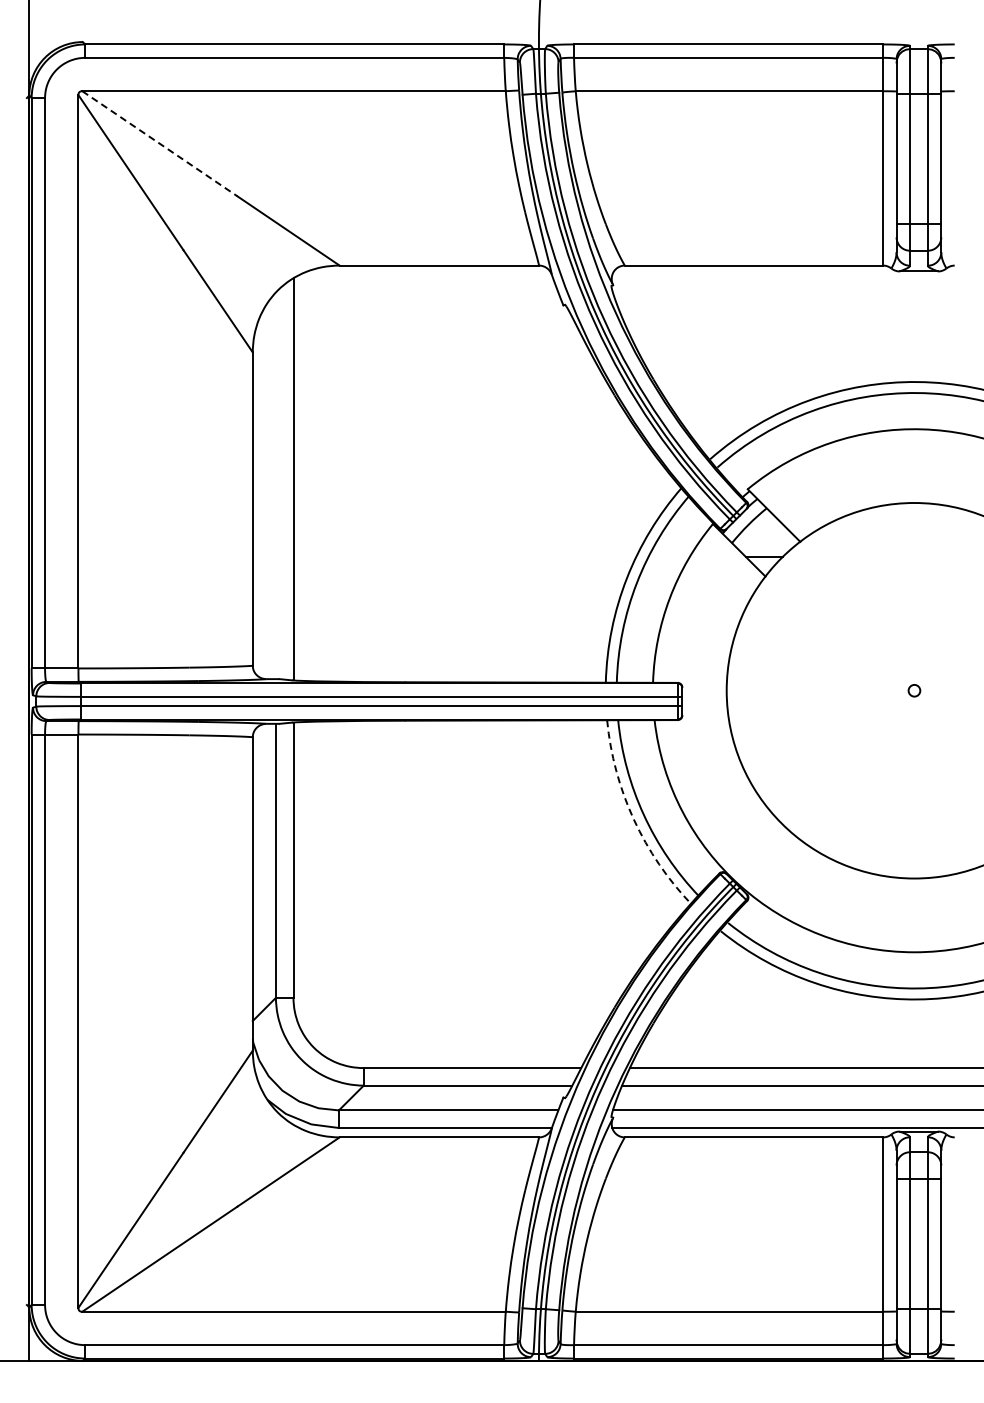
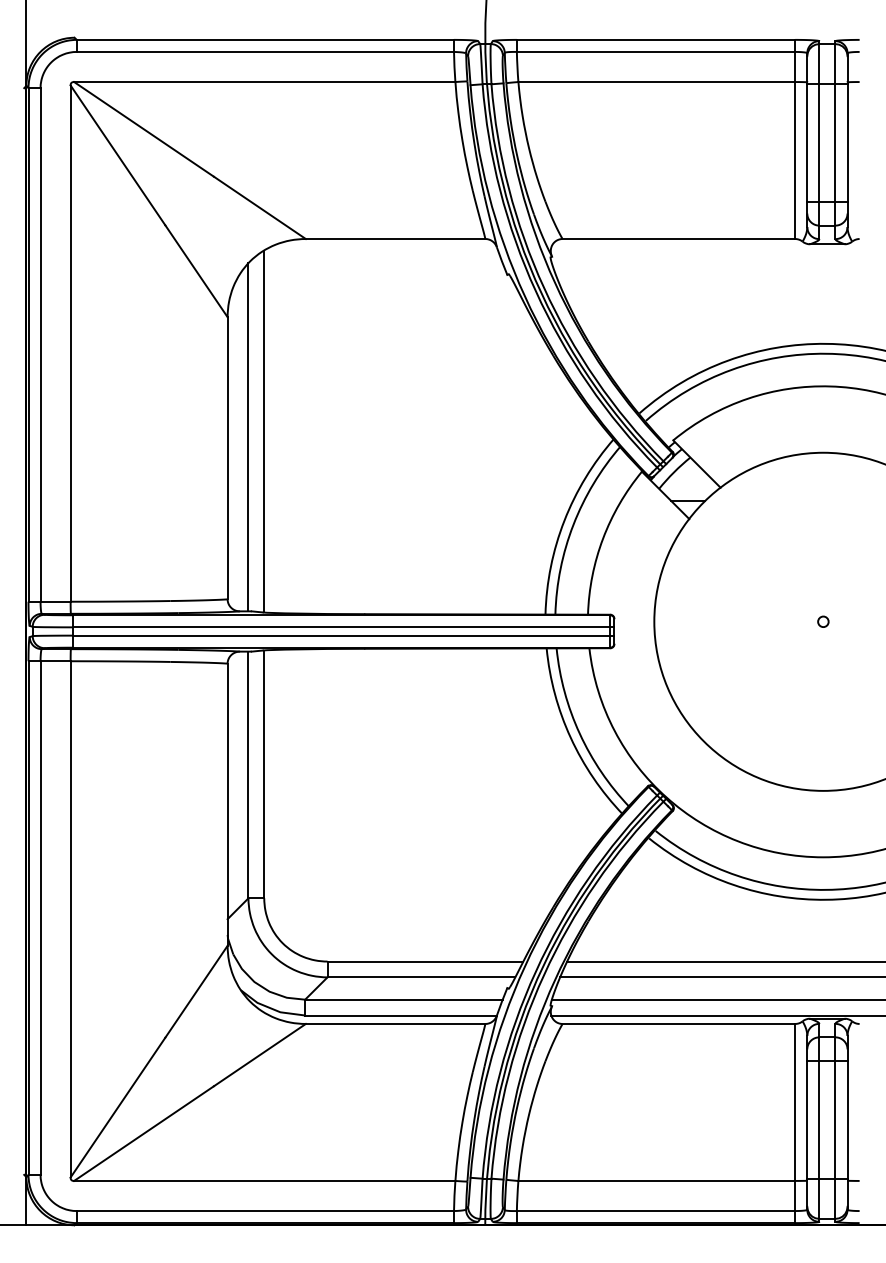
line: (159, 143) -> (143, 129), dashed -> solid
line: (275, 485) -> (248, 437), added
arc: (633, 819) -> (570, 737), dashed -> solid

